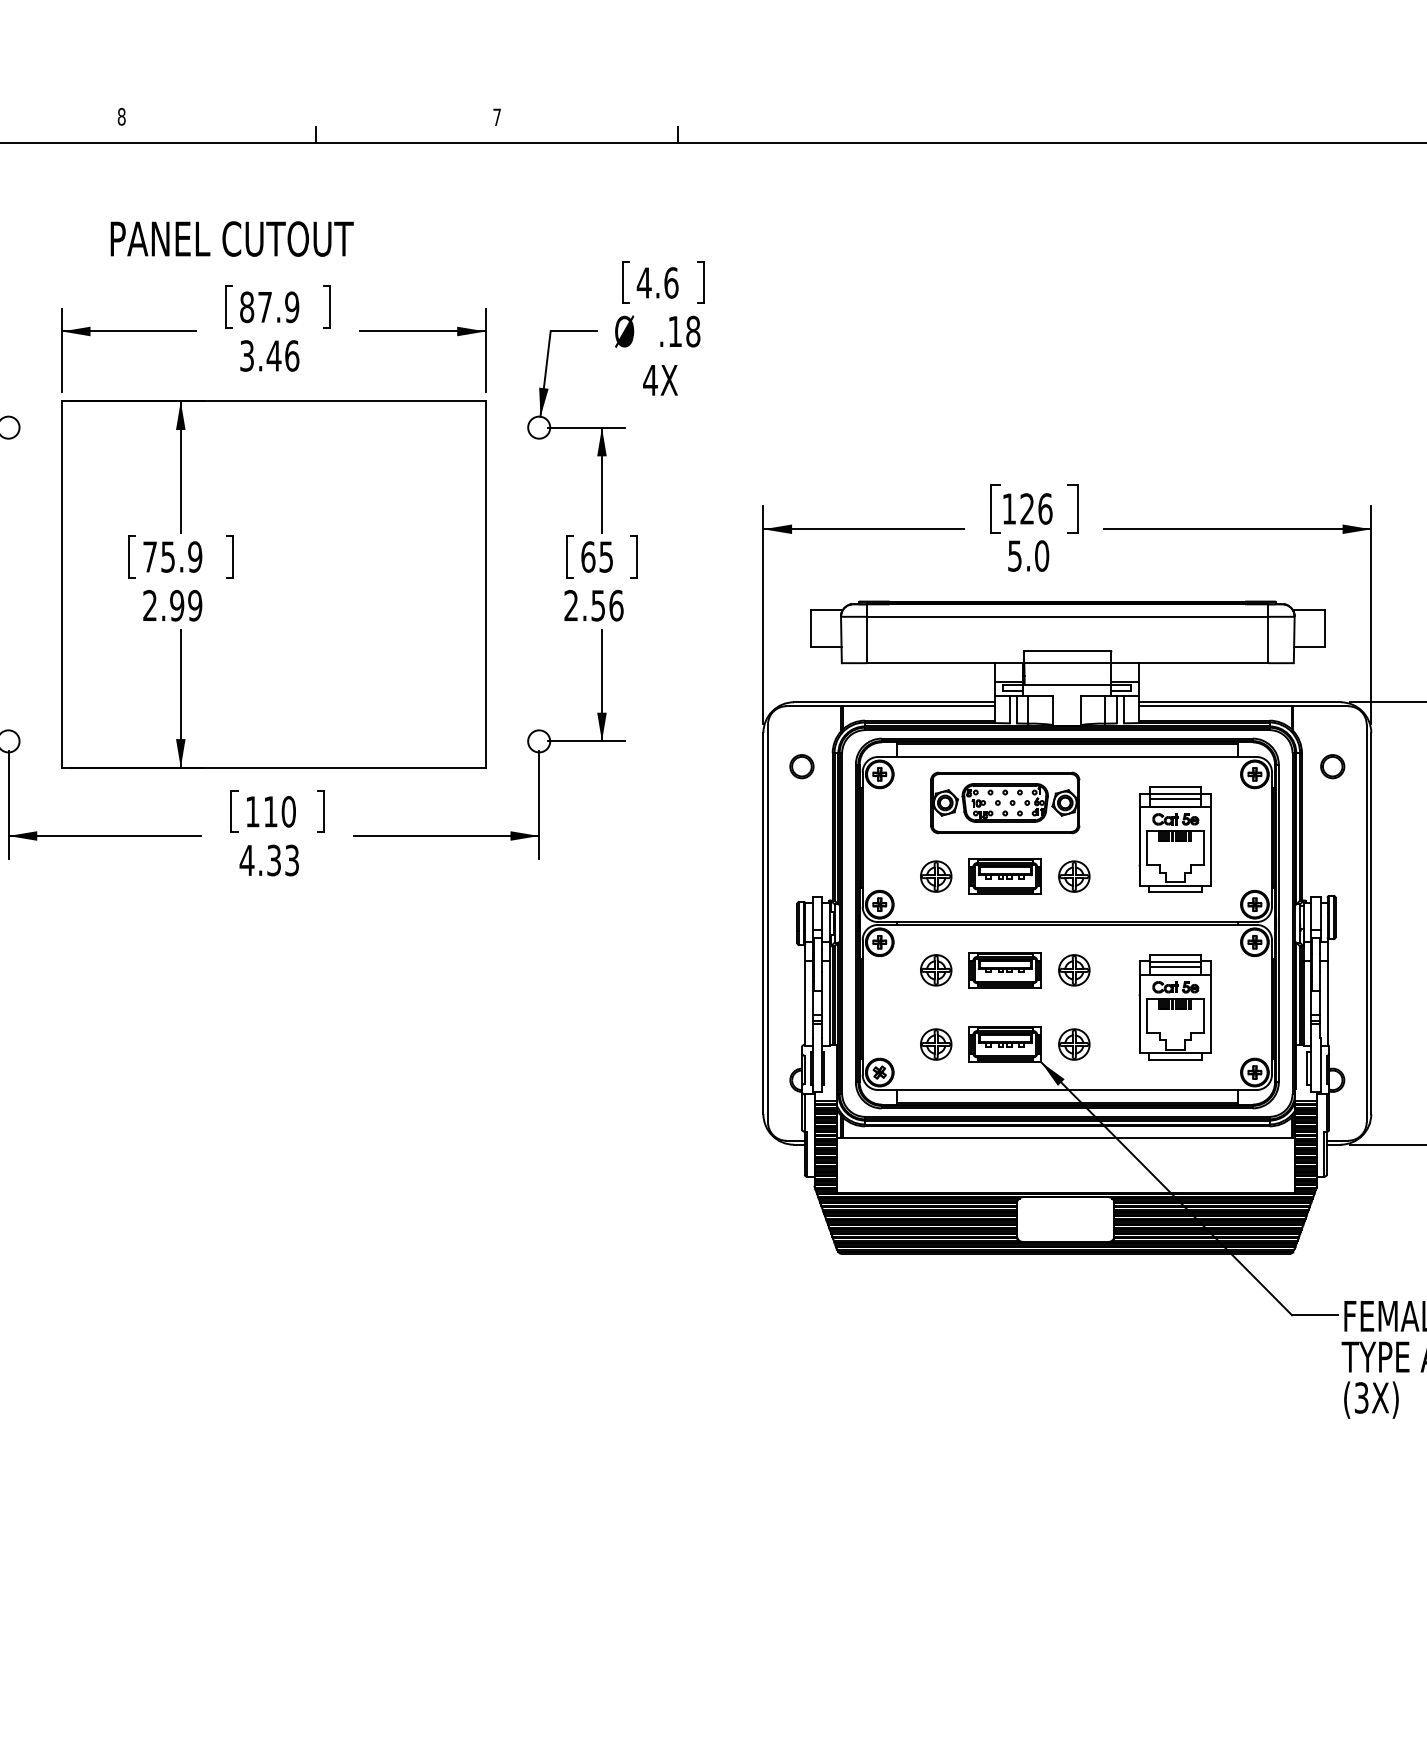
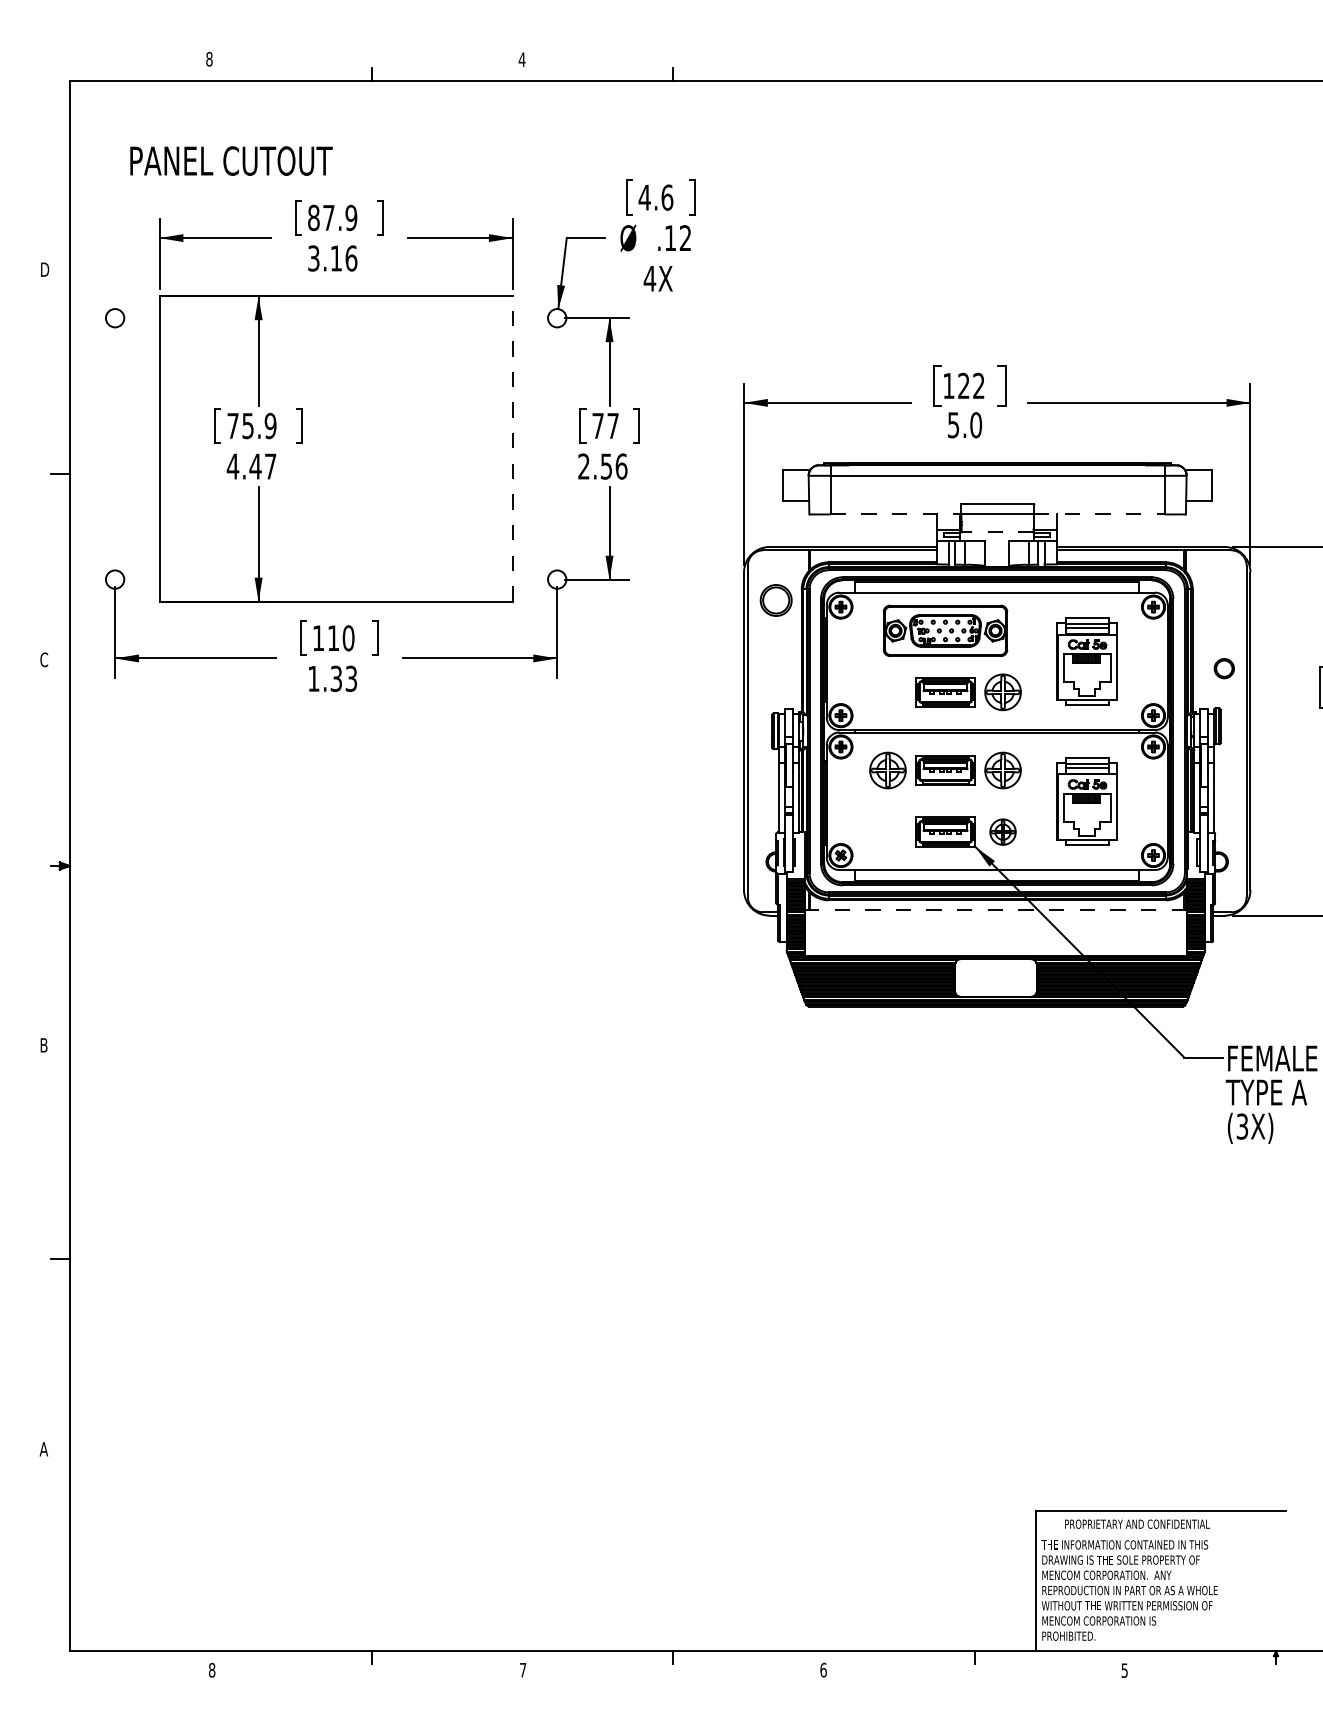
text: (496, 117) -> (521, 59), 7 -> 4
text: (232, 238) -> (231, 160), moved
text: (693, 331) -> (685, 238), .18 -> .12
text: (274, 355) -> (336, 258), 3.46 -> 3.16
text: (1044, 508) -> (978, 385), 126 -> 122
text: (597, 556) -> (605, 425), 65 -> 77
line: (485, 584) -> (512, 448), solid -> dashed
text: (172, 605) -> (251, 466), 2.99 -> 4.47
line: (946, 663) -> (896, 514), solid -> dashed
line: (1190, 663) -> (1099, 514), solid -> dashed
line: (1067, 684) -> (997, 532), solid -> dashed
part: (801, 766) -> (775, 600), size x1.6
part: (1331, 766) -> (1223, 668), moved
text: (246, 860) -> (313, 678), 4.33 -> 1.33
part: (935, 875) -> (887, 691), removed
part: (1073, 875) -> (1002, 691), size x1.4
part: (935, 969) -> (887, 769), size x1.4
part: (1073, 969) -> (1002, 769), size x1.4
part: (935, 1043) -> (887, 831), removed
line: (1065, 1137) -> (995, 909), solid -> dashed

